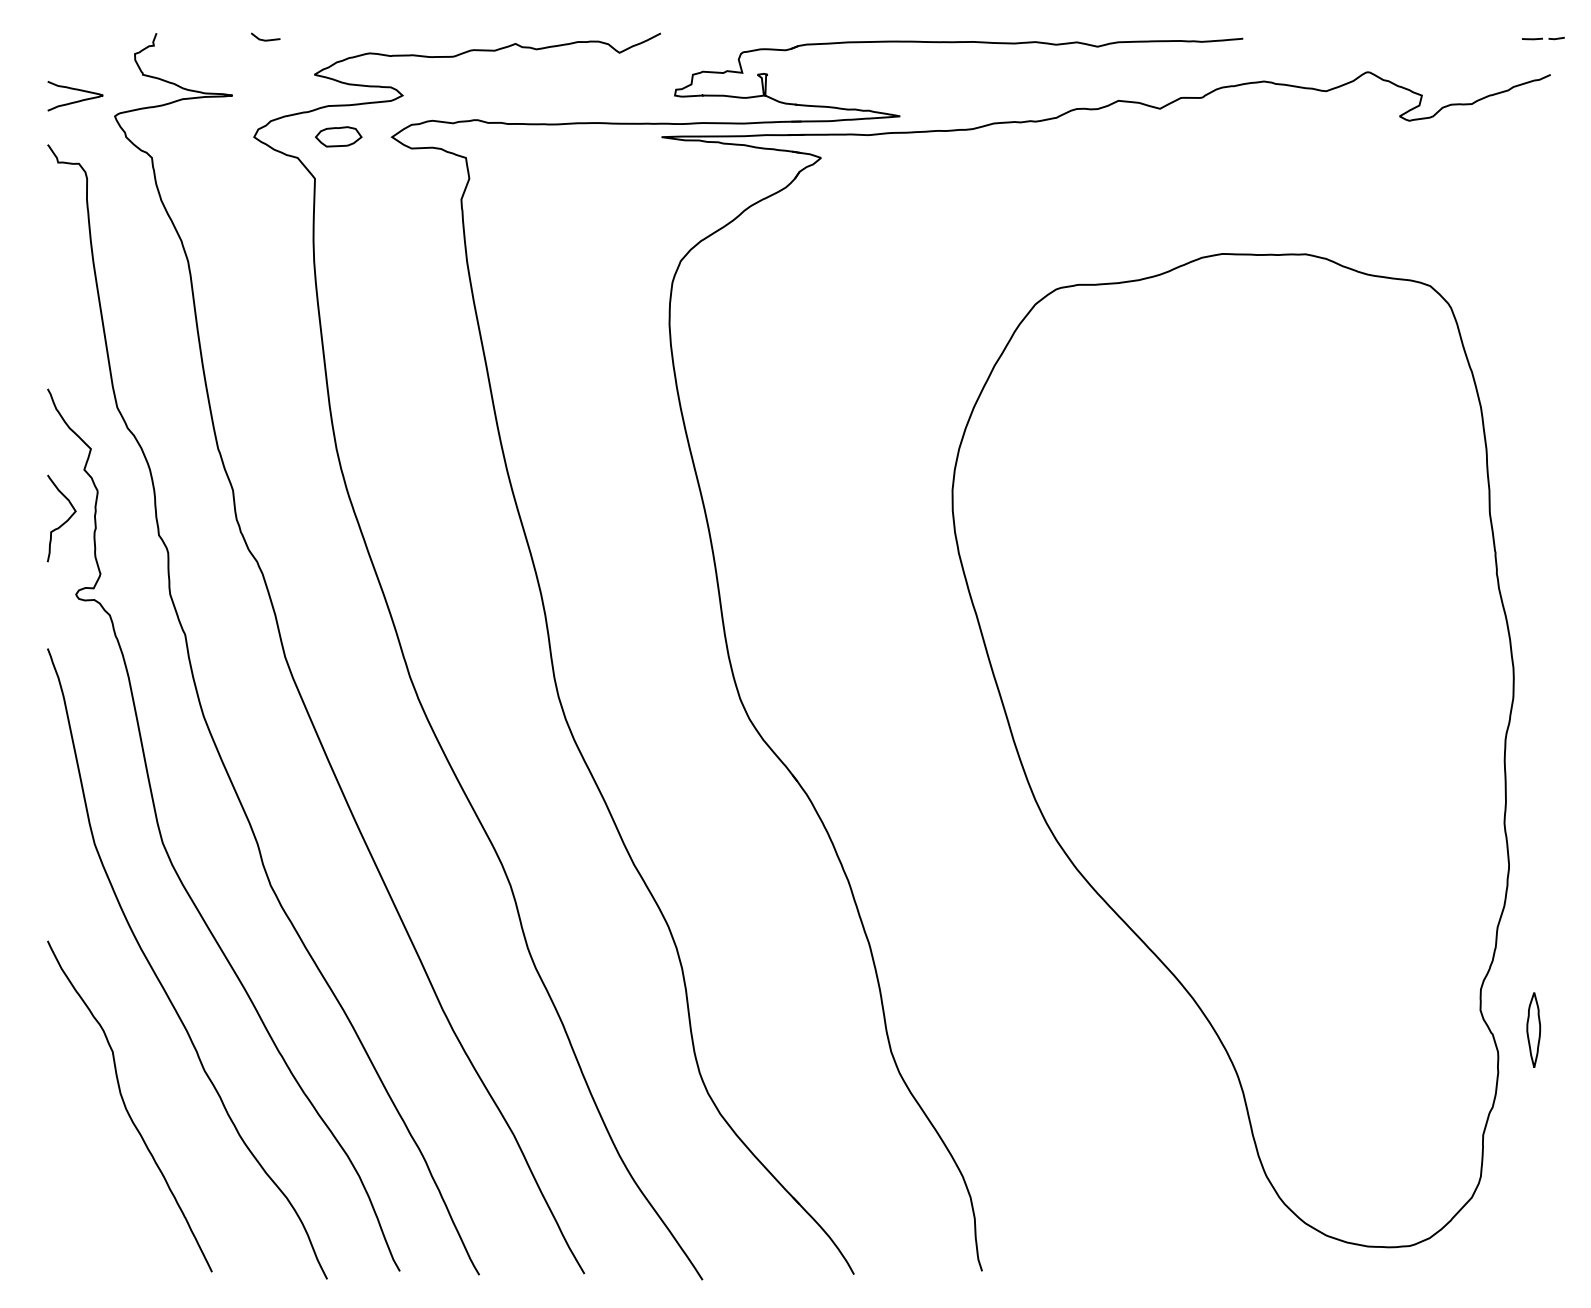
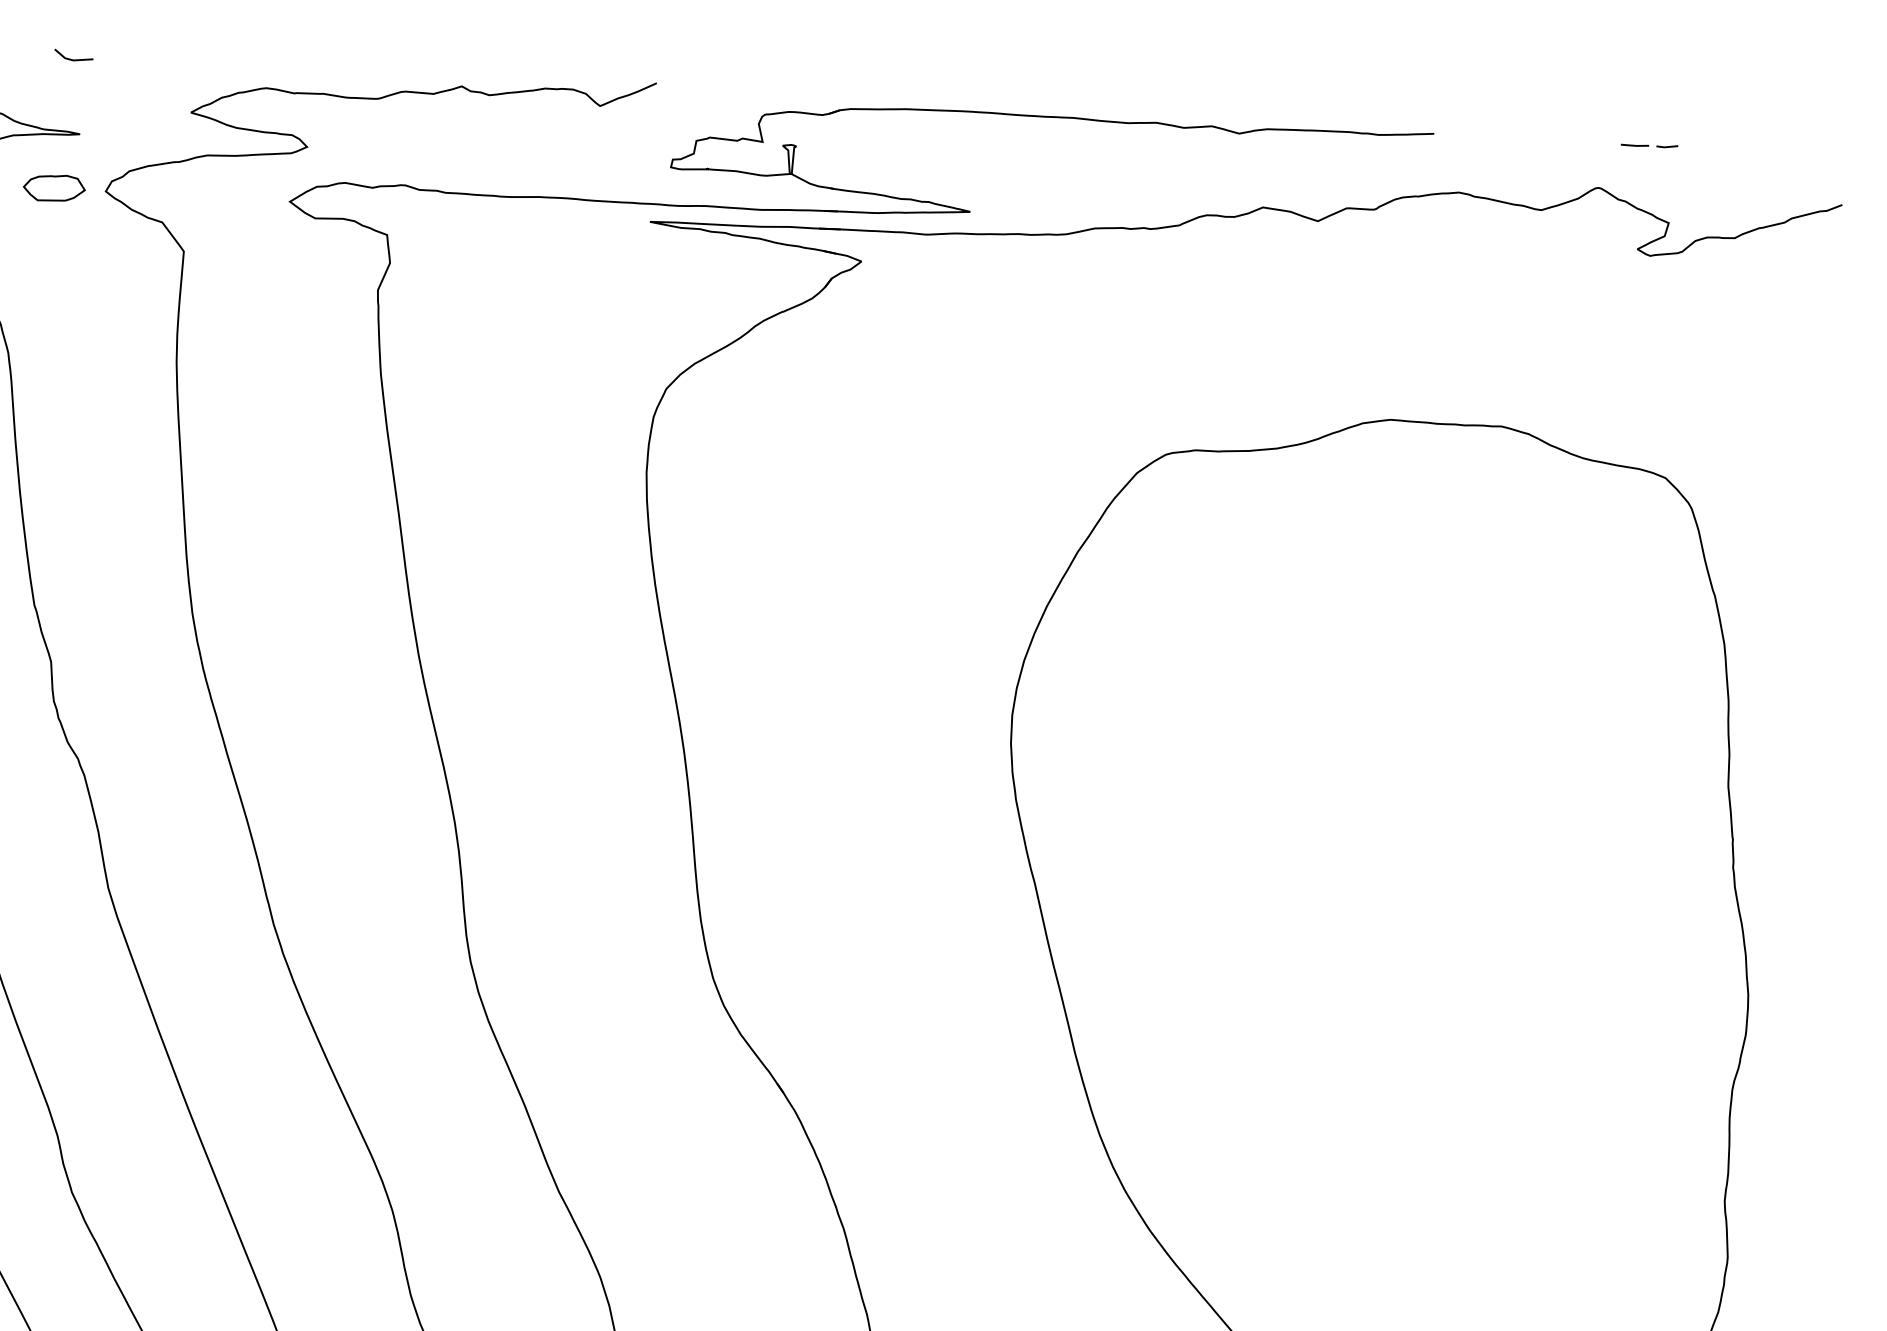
part: (1543, 38) -> (1649, 145), moved
line: (265, 39) -> (73, 58), moved
part: (338, 136) -> (54, 187), moved

